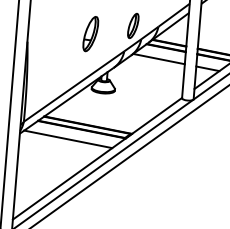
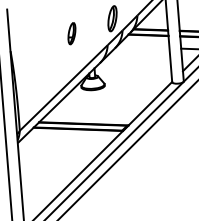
part: (90, 34) -> (71, 33), size x0.6
line: (158, 58) -> (142, 46), removed
line: (68, 139) -> (66, 141), removed

